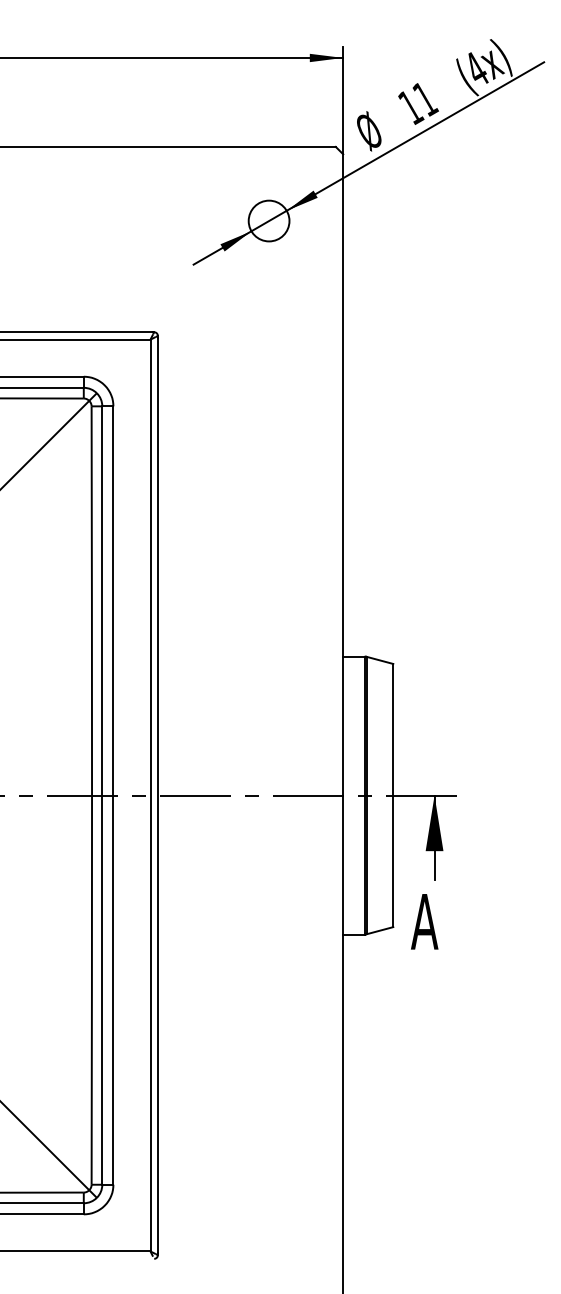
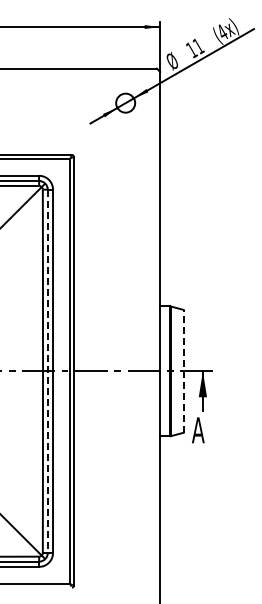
line: (392, 793) -> (183, 370), solid -> dashed
line: (101, 795) -> (47, 371), solid -> dashed

